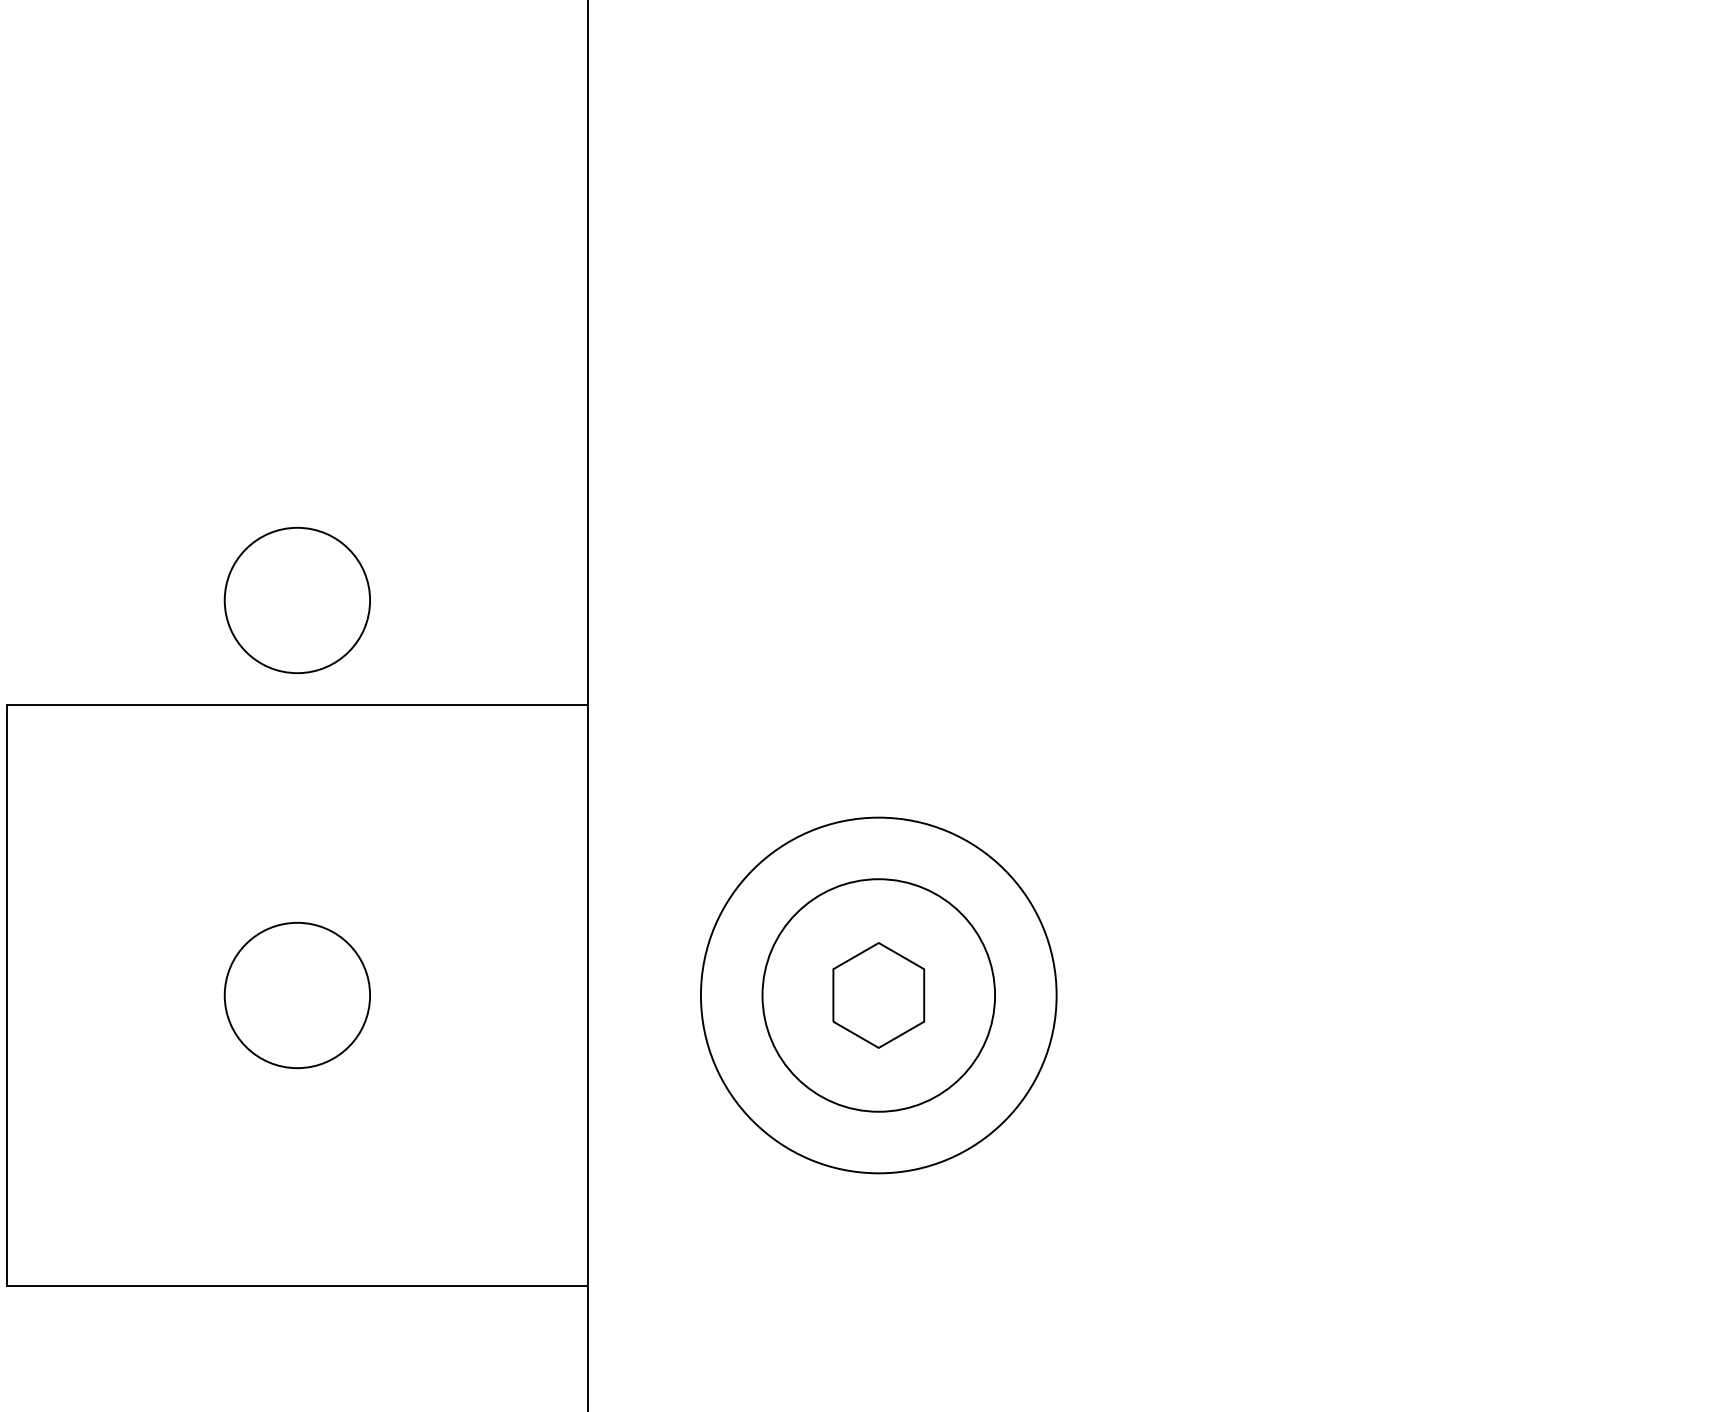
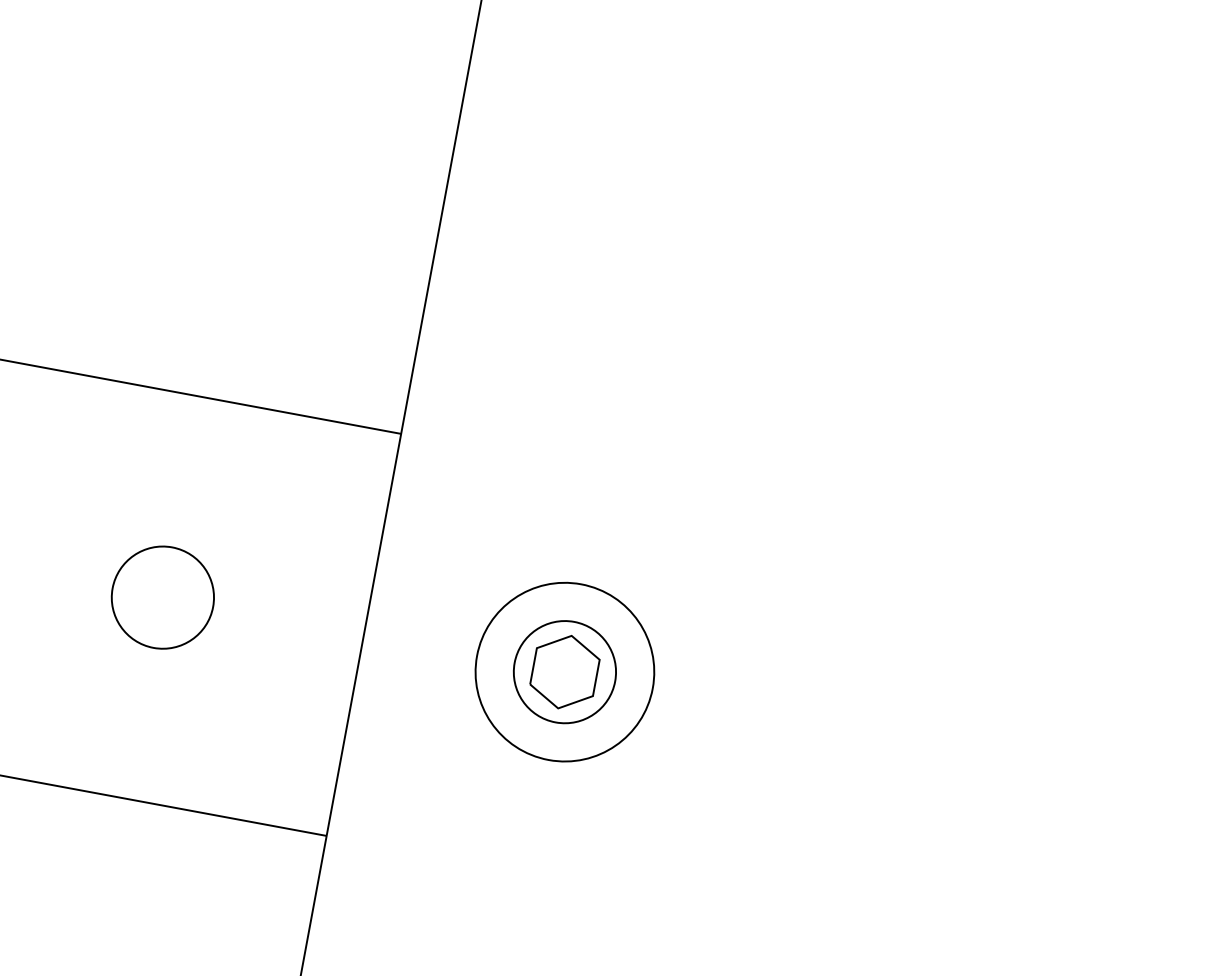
circle: (296, 600) -> (212, 324), removed
circle: (878, 995) -> (564, 672), size x0.62
circle: (878, 995) -> (564, 672), size x0.71

